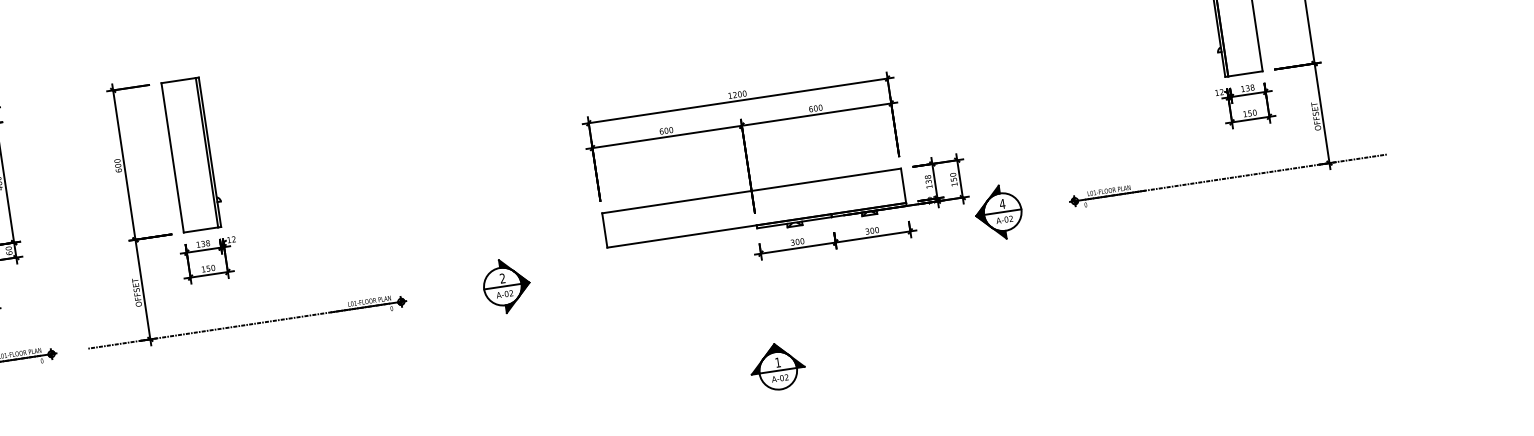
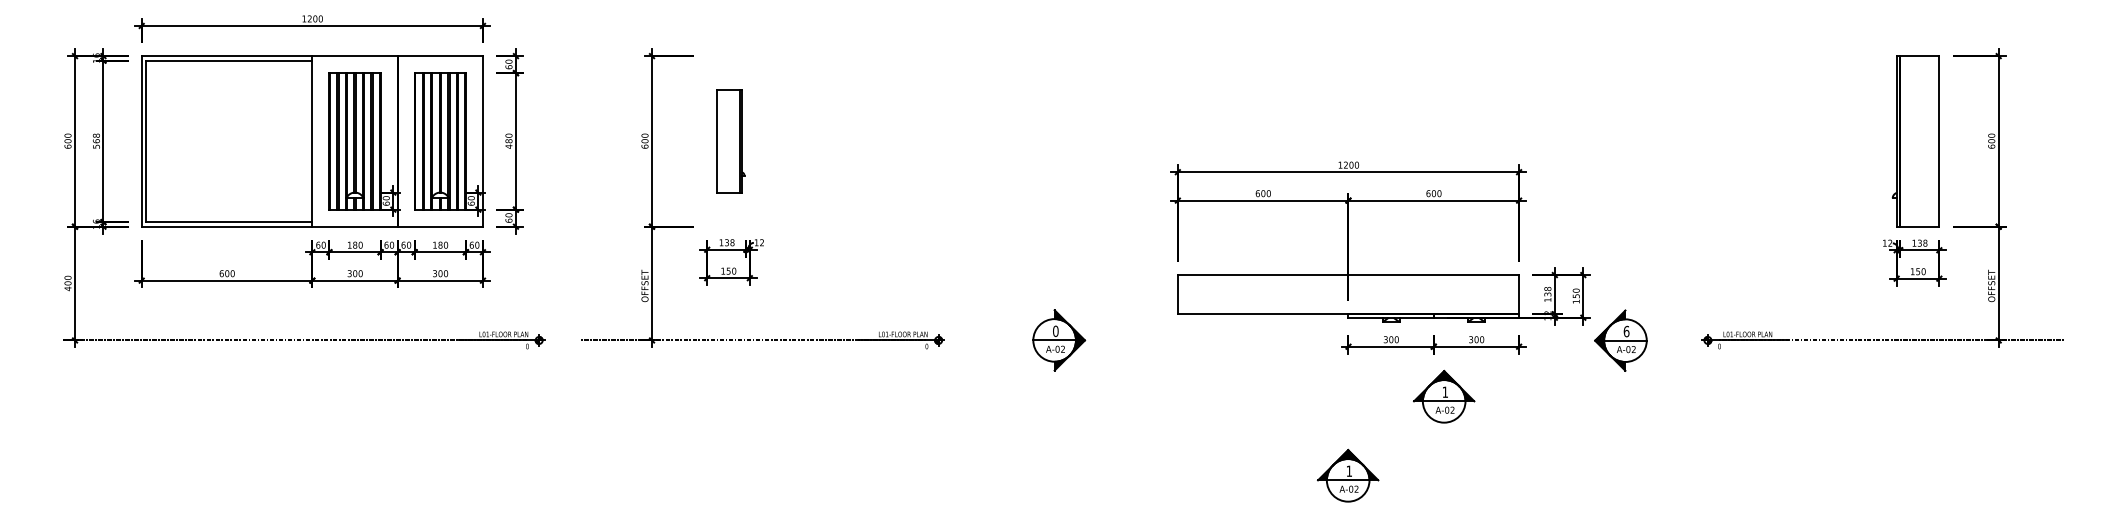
part: (193, 154) -> (730, 141), size x0.6
text: (1002, 204) -> (1626, 331), 4 -> 6
text: (502, 278) -> (1055, 331), 2 -> 0
part: (851, 284) -> (1444, 396), added

